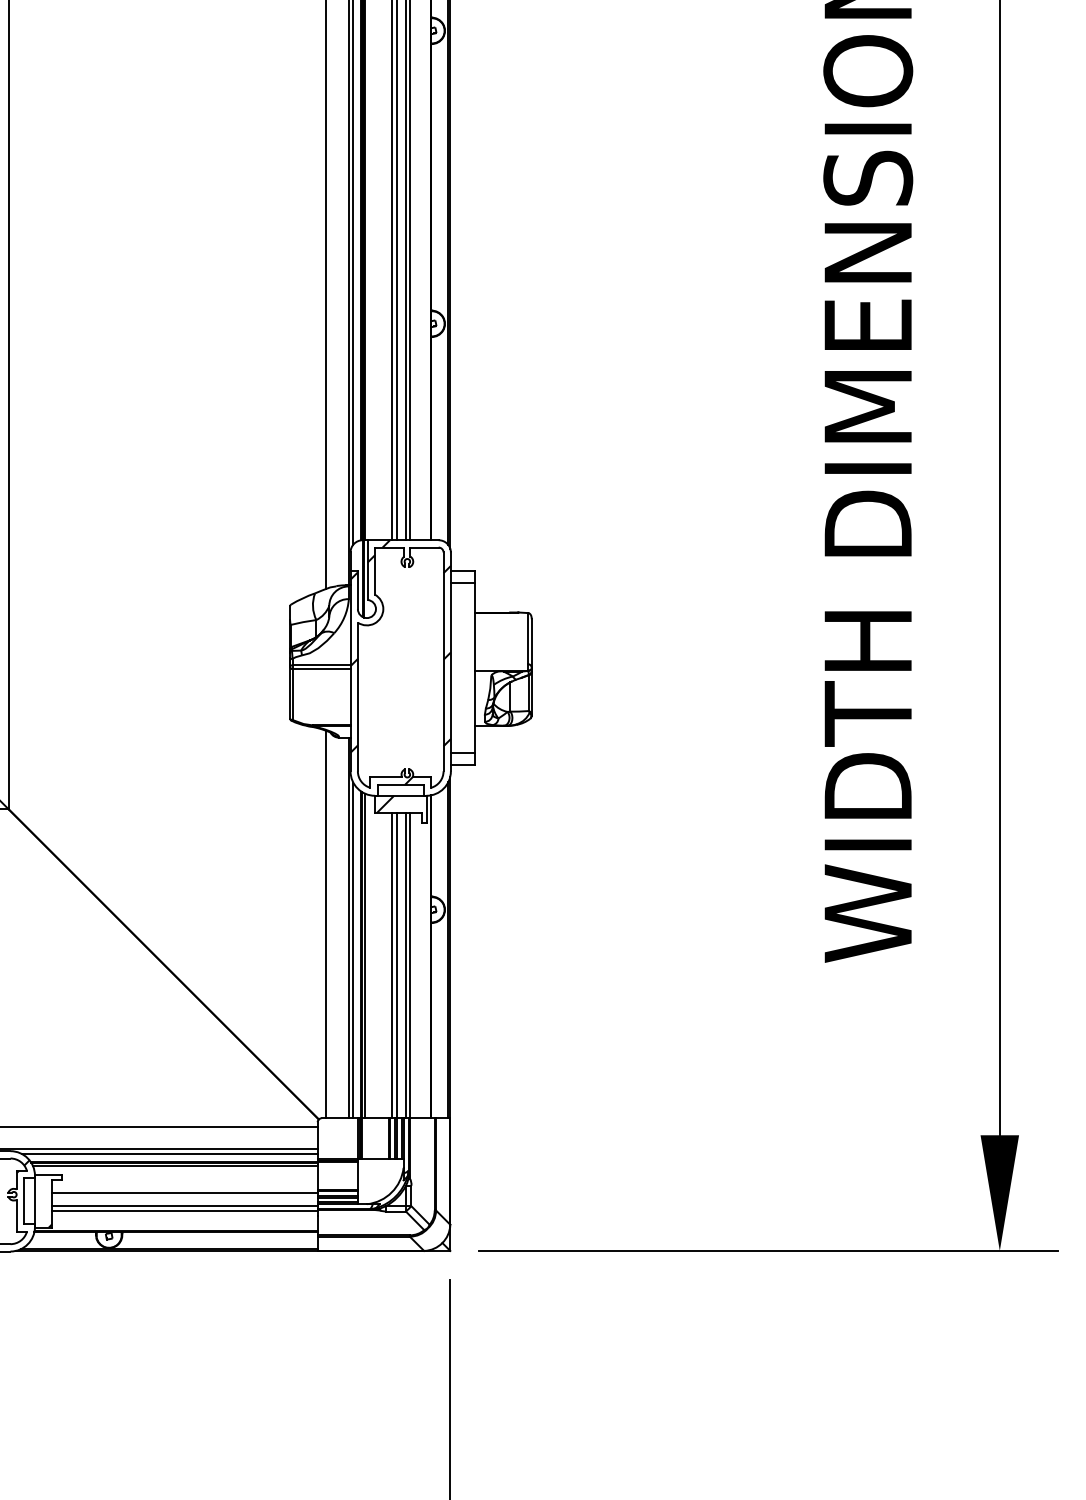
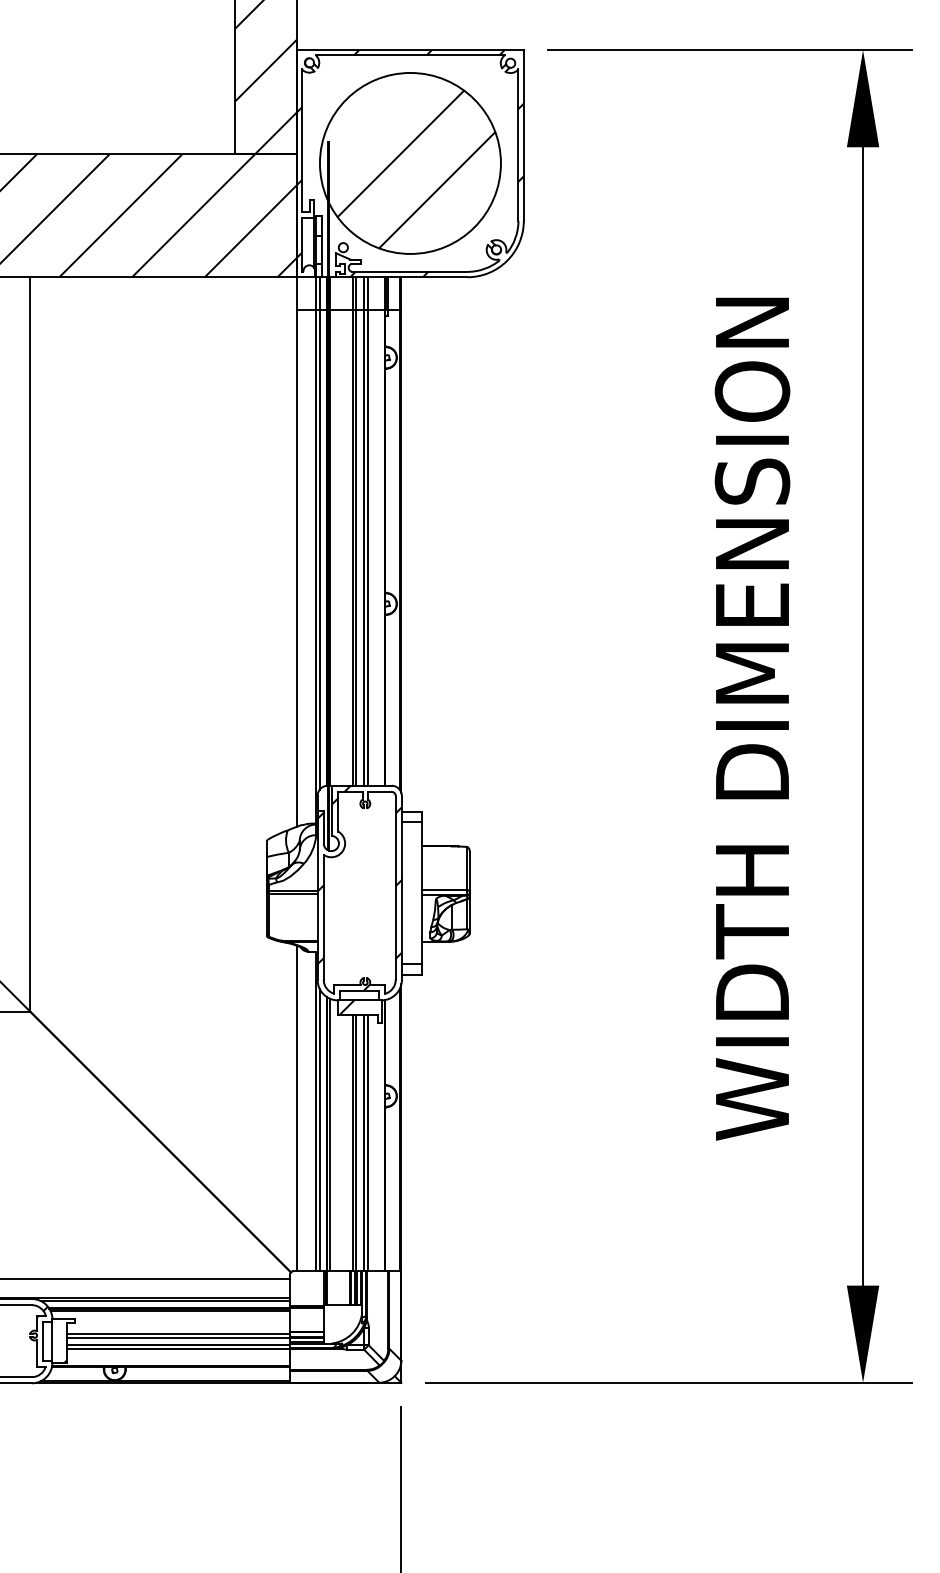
line: (501, 663) -> (444, 889), added
line: (184, 1197) -> (178, 1337), added

